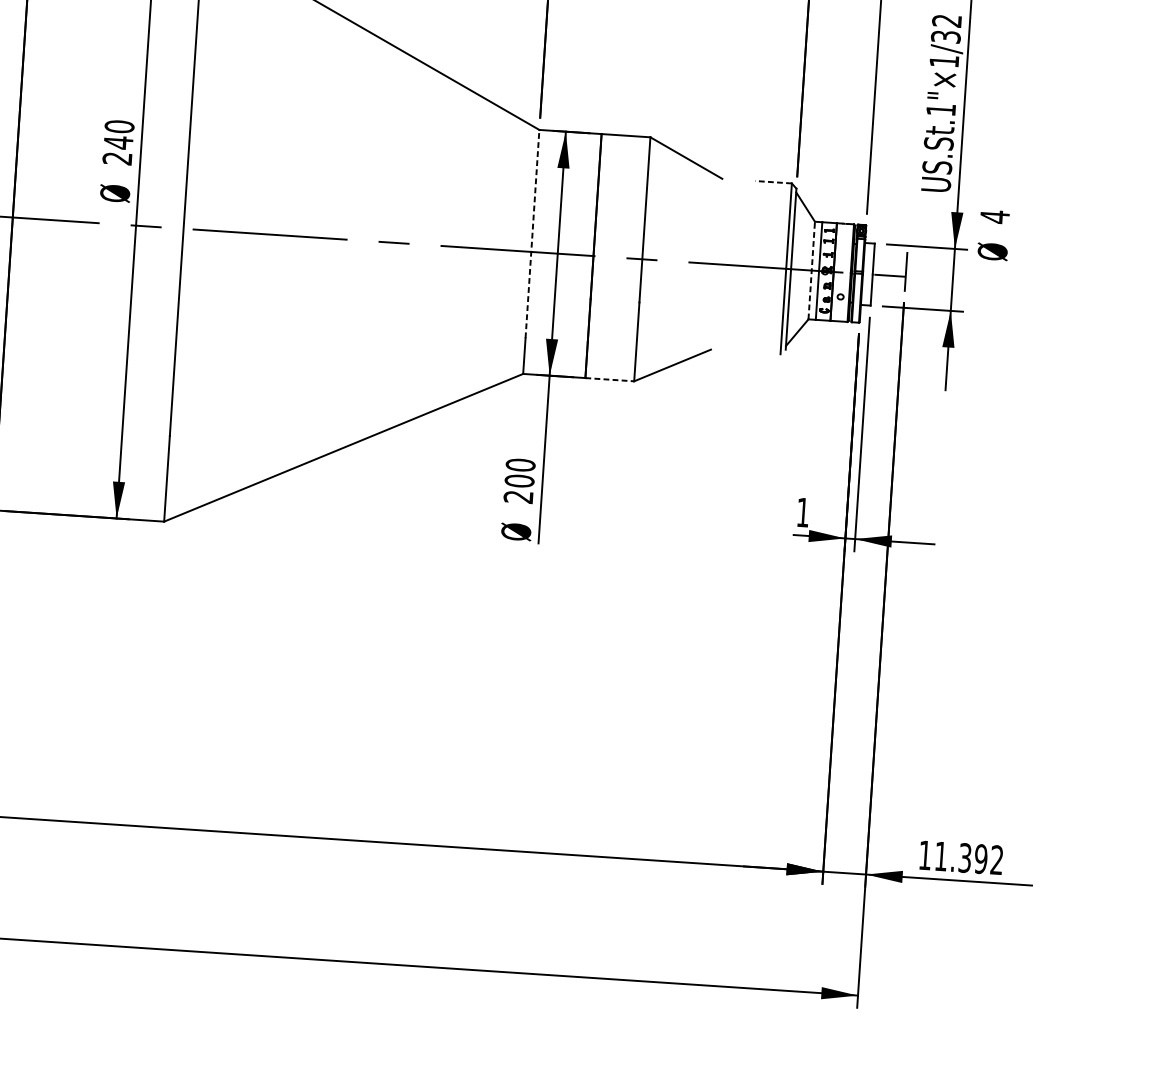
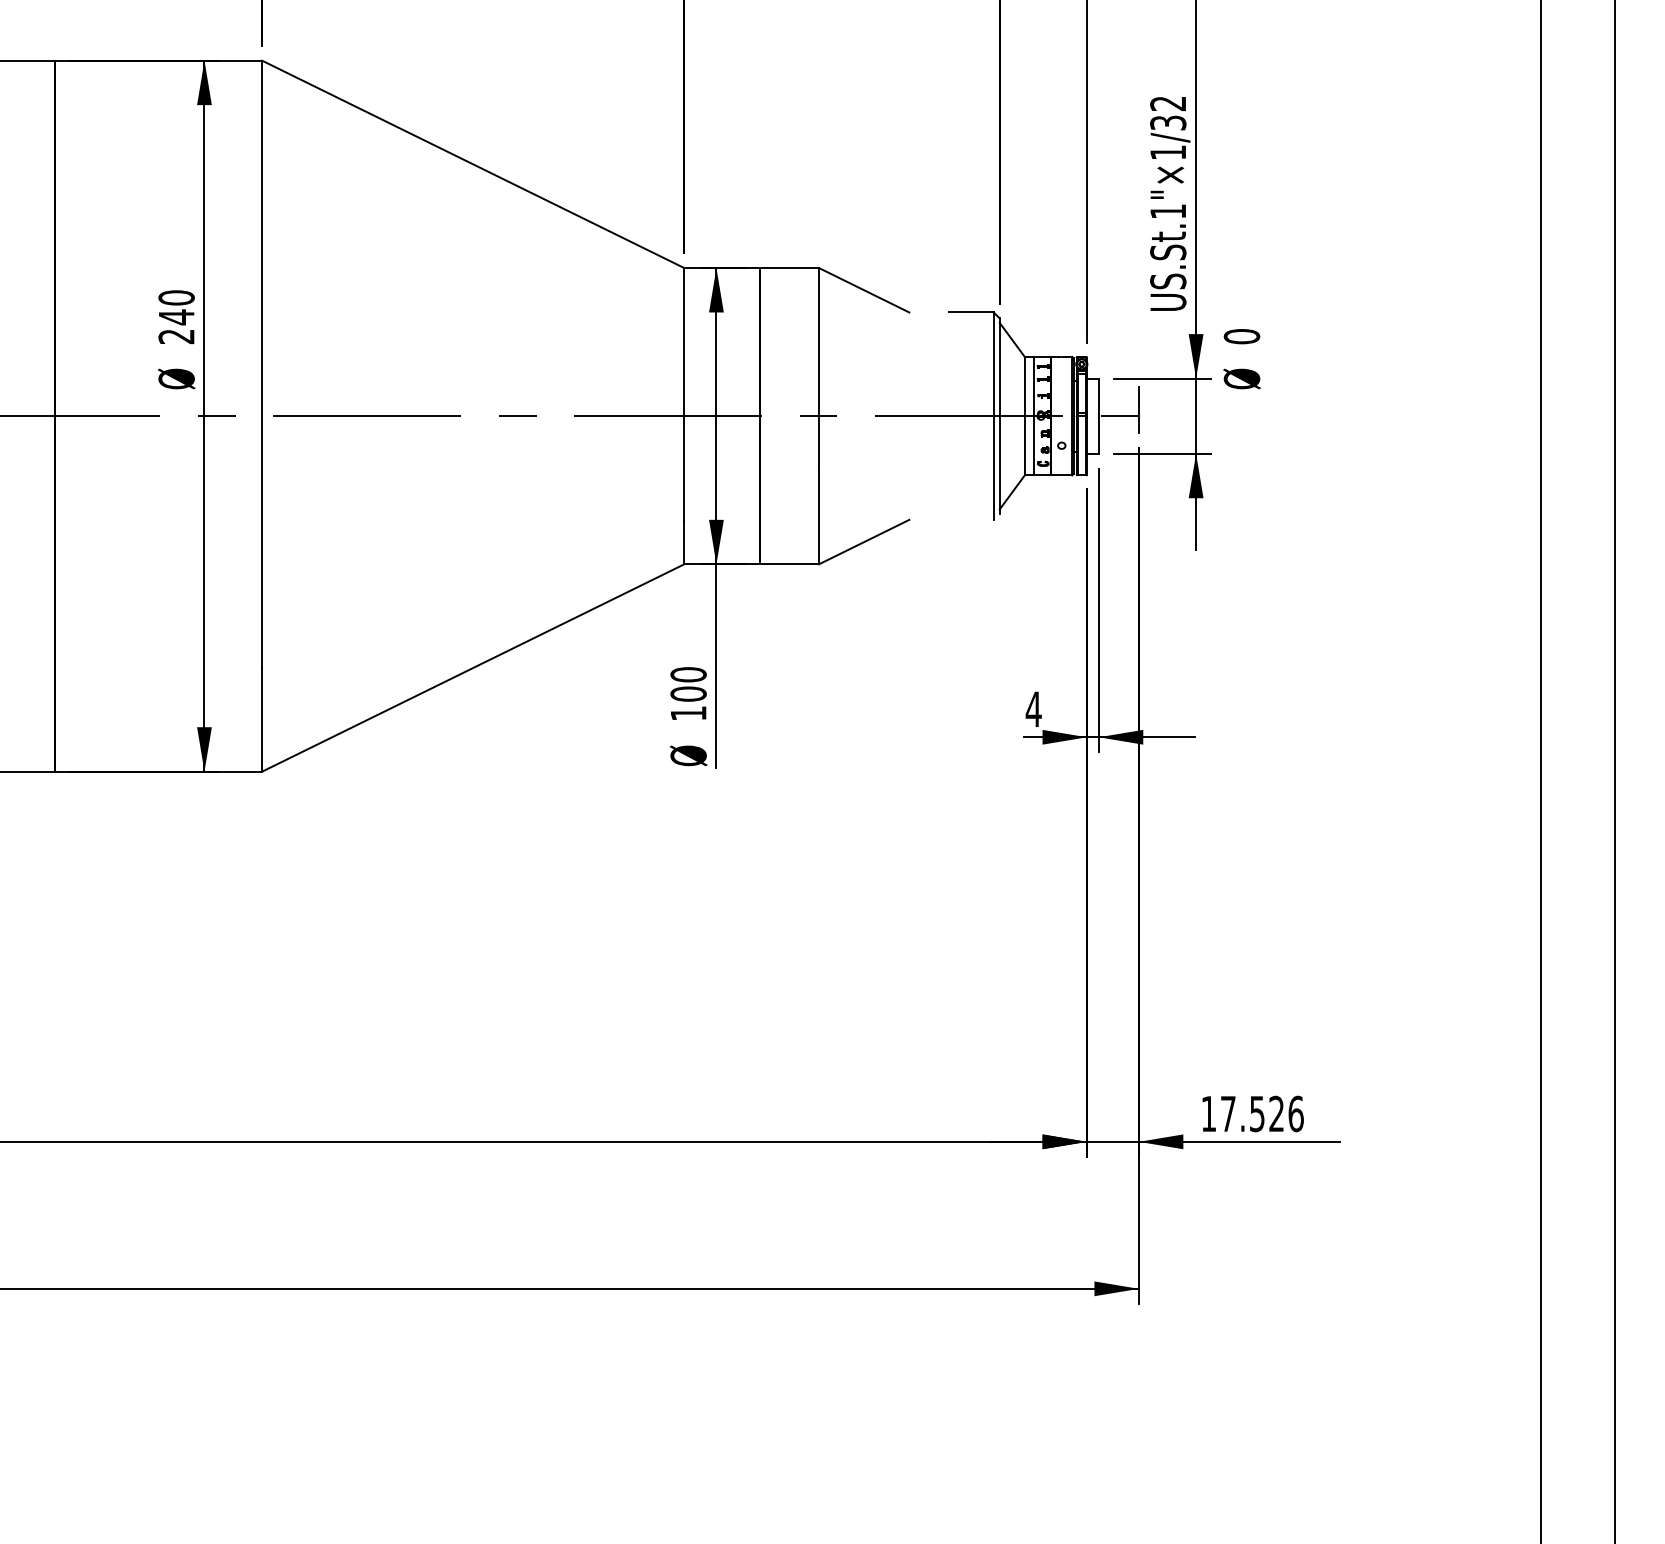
line: (773, 182) -> (971, 312), dashed -> solid
text: (994, 216) -> (1241, 336), 4 -> 0
line: (532, 233) -> (684, 393), dashed -> solid
line: (811, 269) -> (1024, 415), dashed -> solid
line: (609, 379) -> (789, 564), dashed -> solid
text: (518, 497) -> (688, 713), 200 -> 100
text: (802, 511) -> (1033, 708), 1 -> 4
text: (969, 857) -> (1262, 1113), 11.392 -> 17.526

